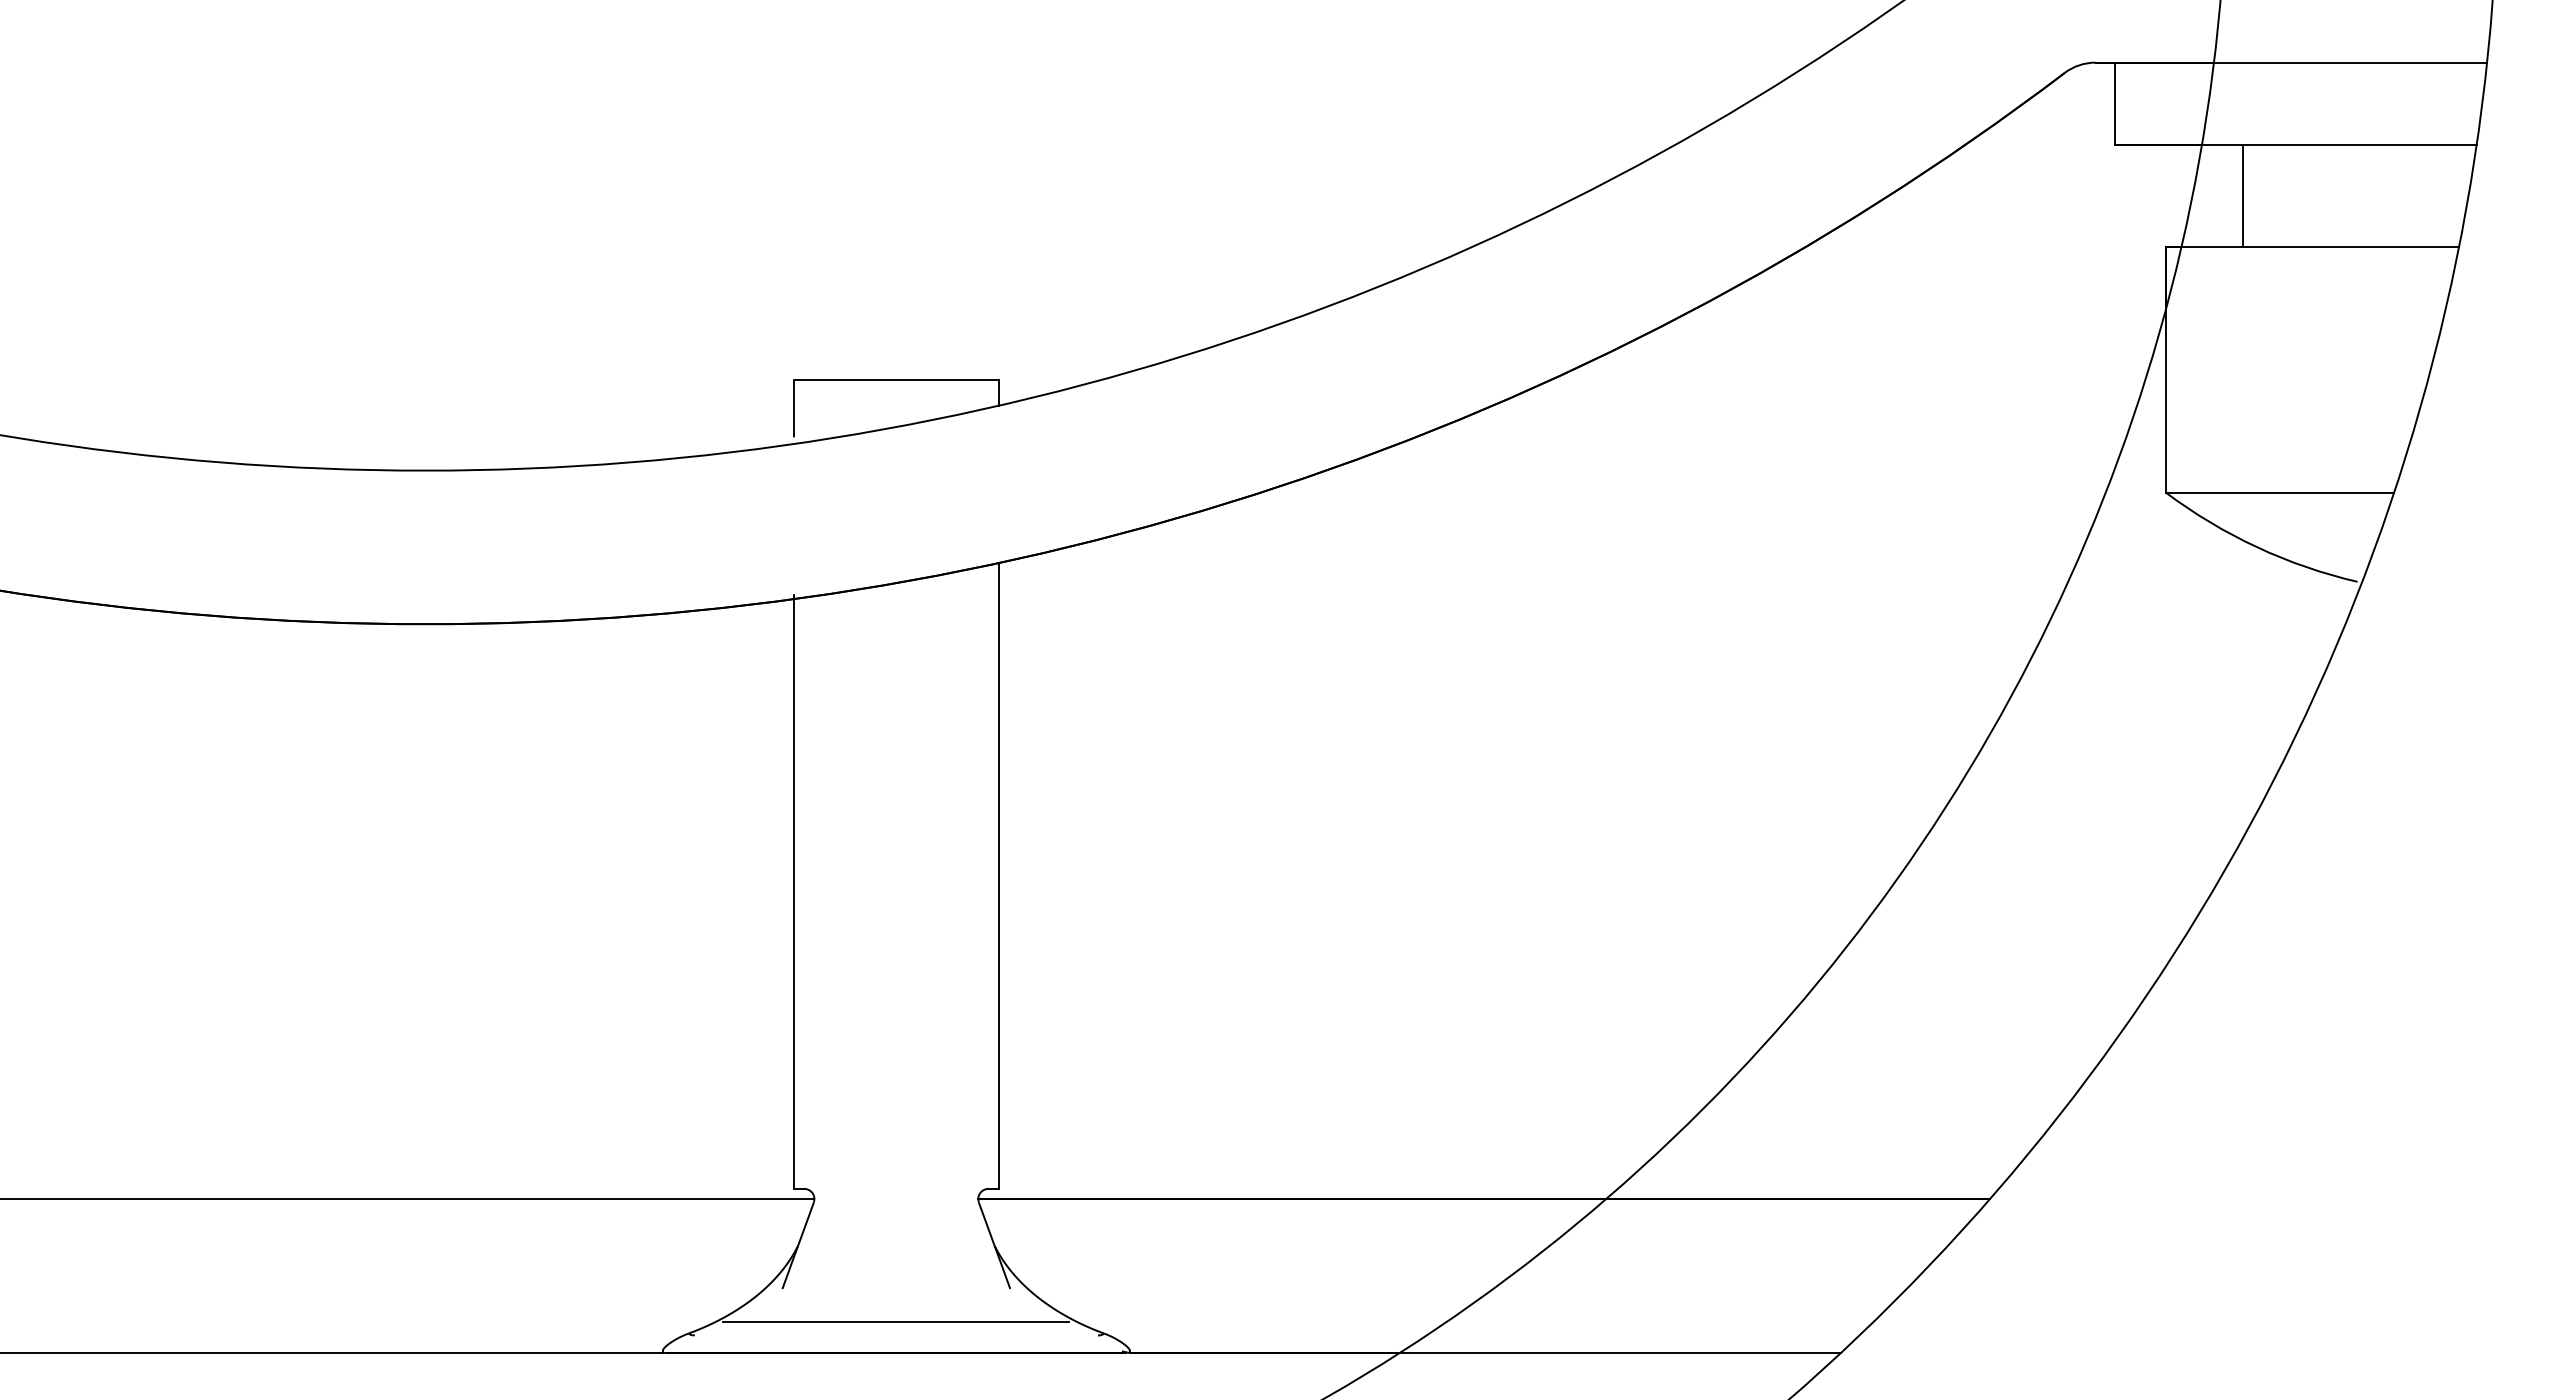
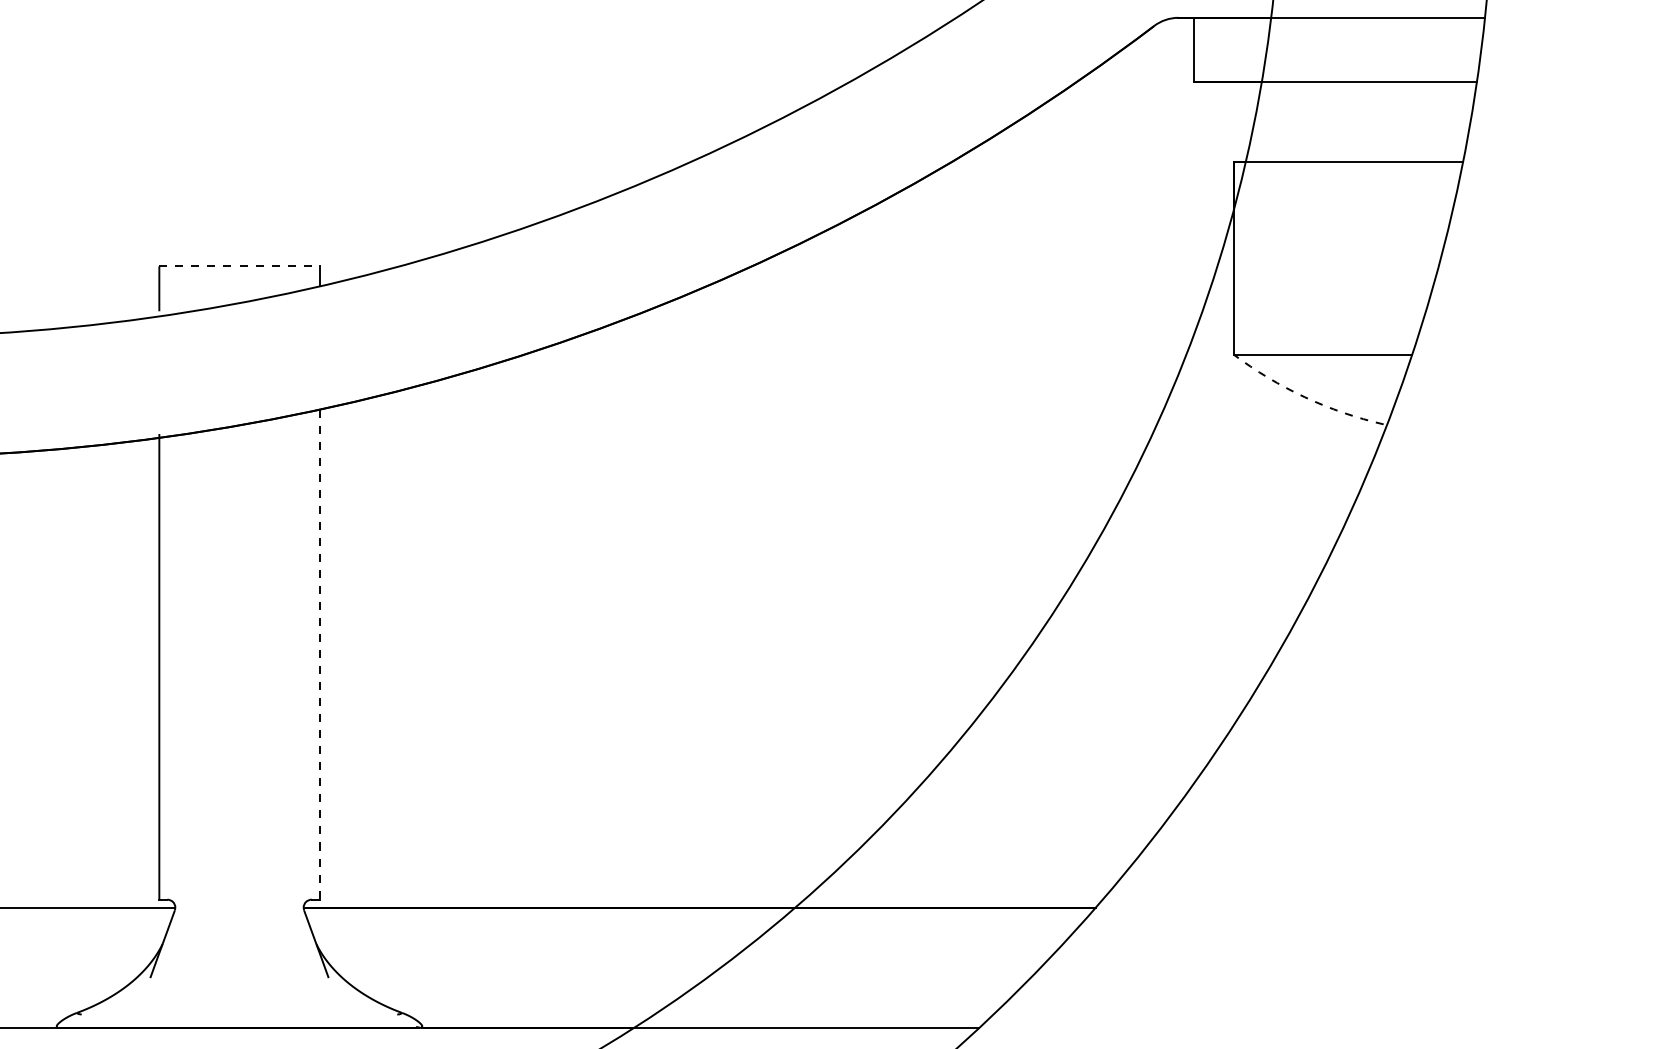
line: (2242, 195) -> (1293, 121), removed
line: (896, 380) -> (239, 266), solid -> dashed
arc: (2257, 547) -> (1305, 397), solid -> dashed
line: (998, 875) -> (319, 654), solid -> dashed
line: (896, 1321) -> (239, 1003), removed

